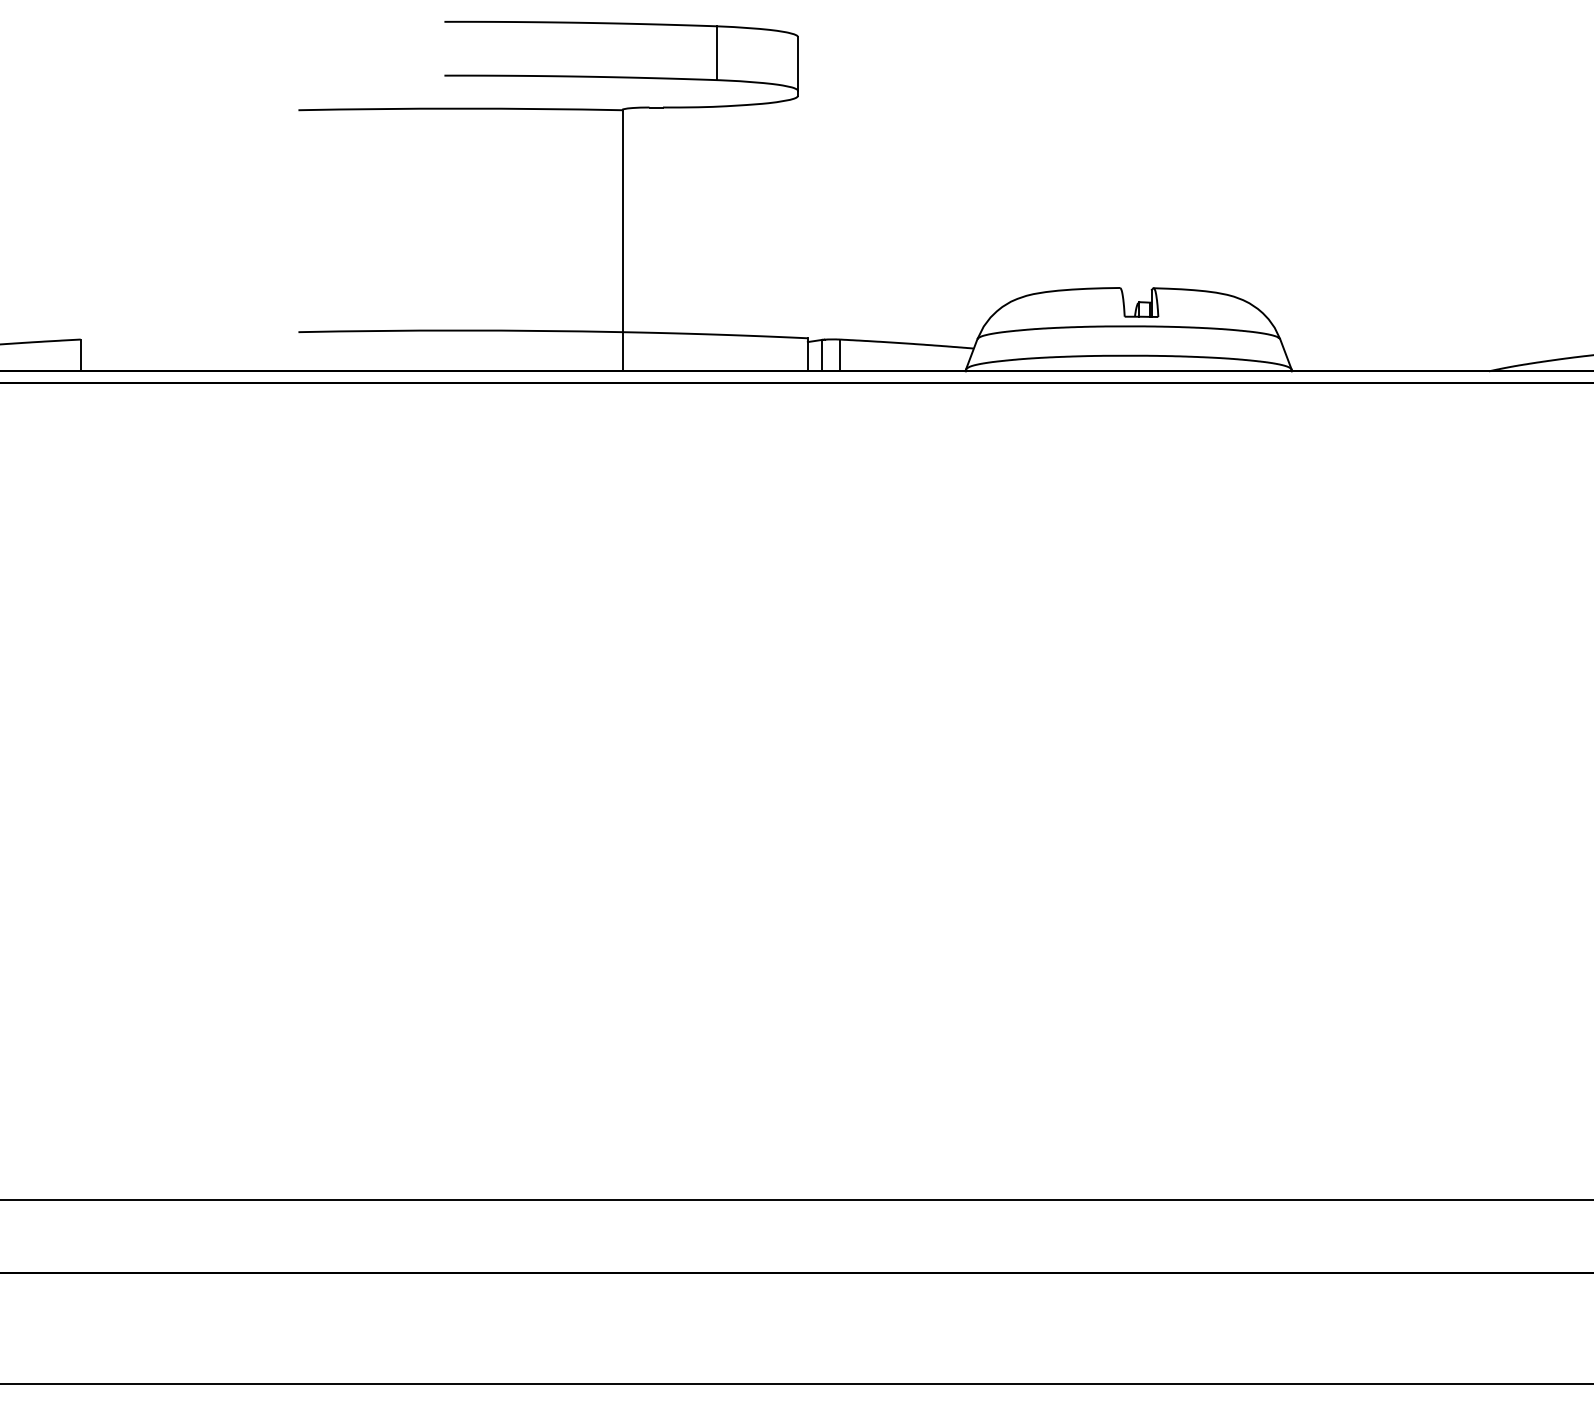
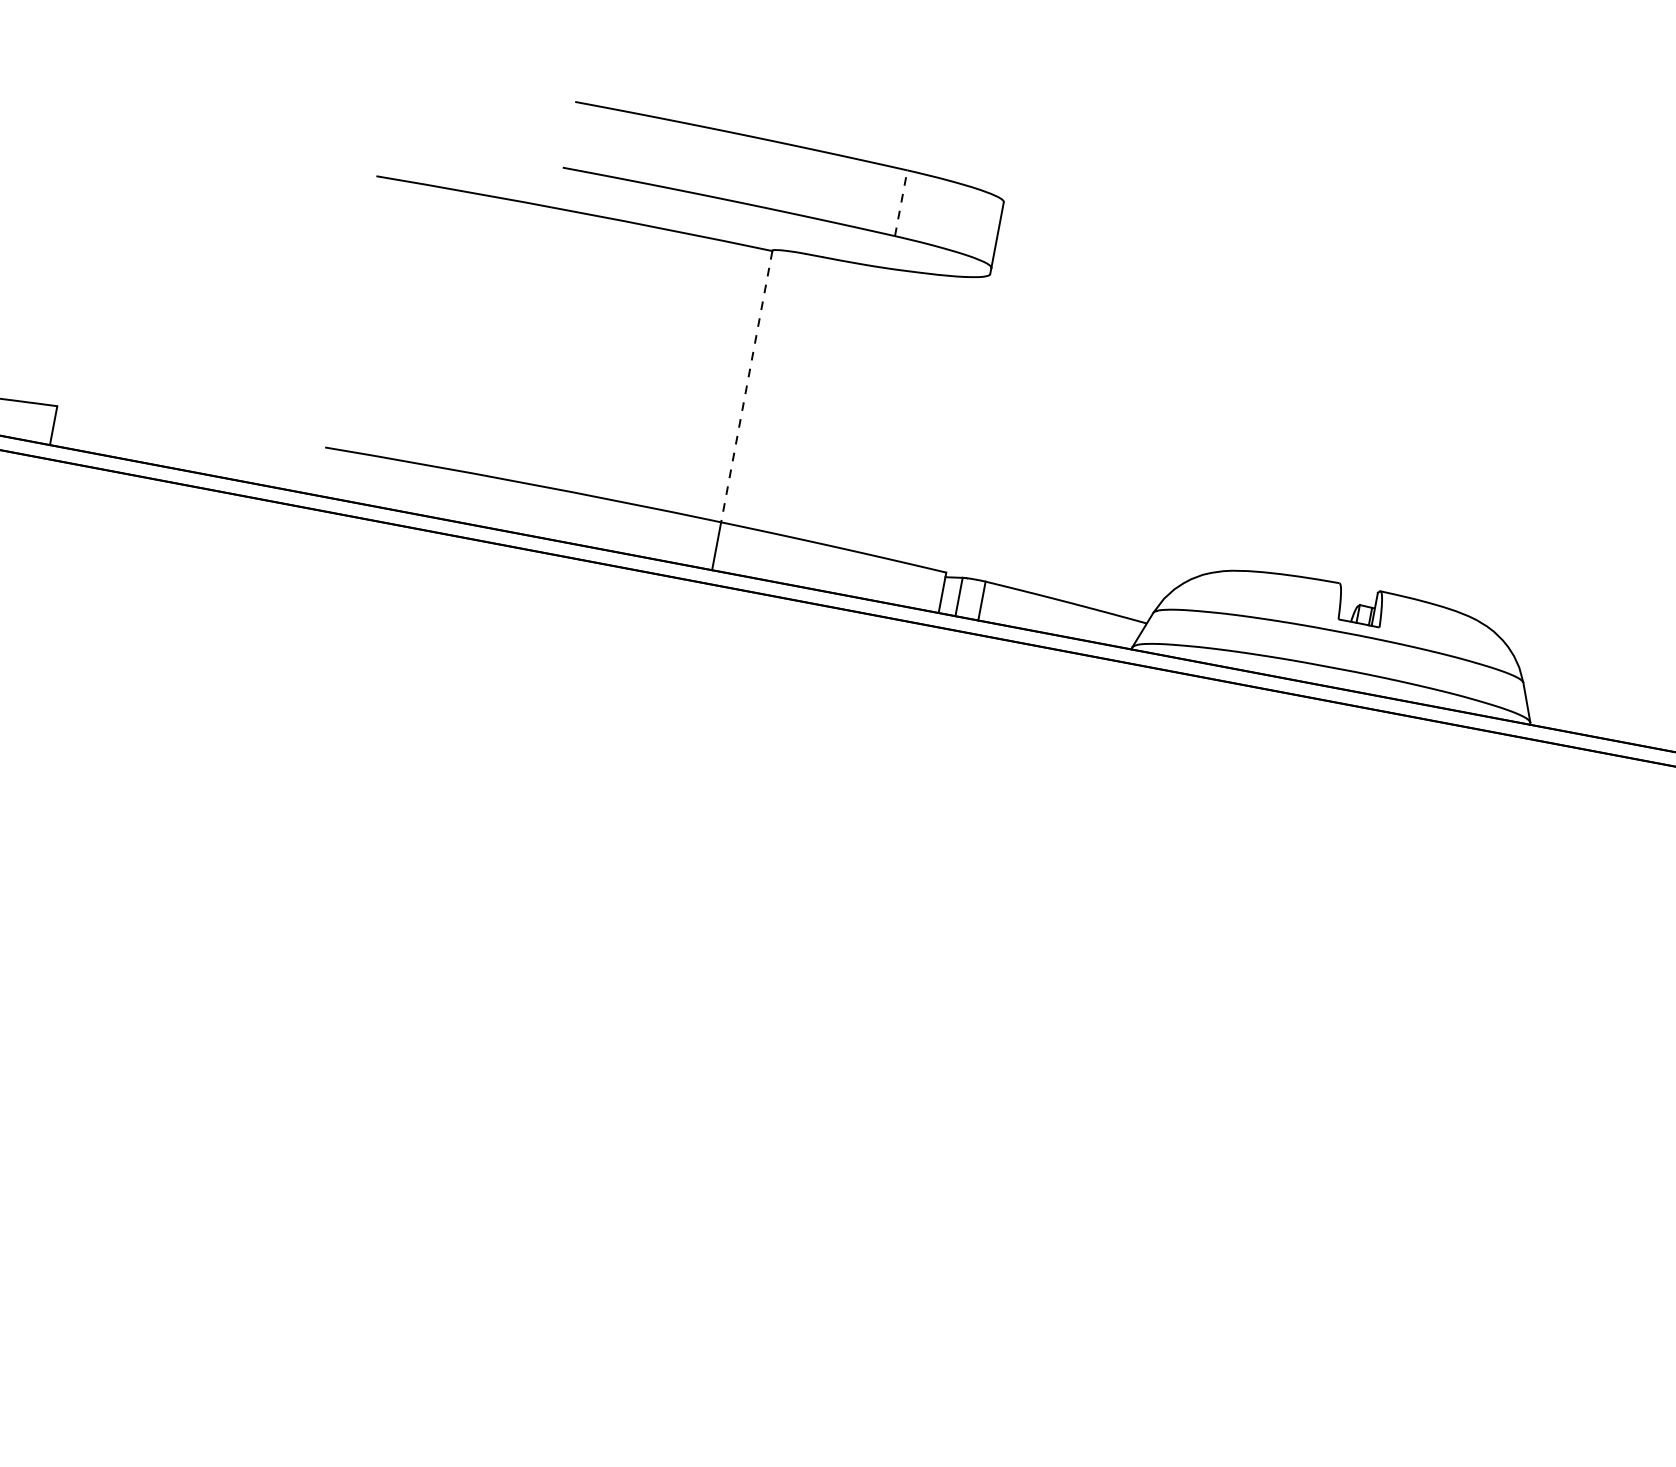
line: (717, 53) -> (901, 203), solid -> dashed
line: (622, 221) -> (746, 387), solid -> dashed

